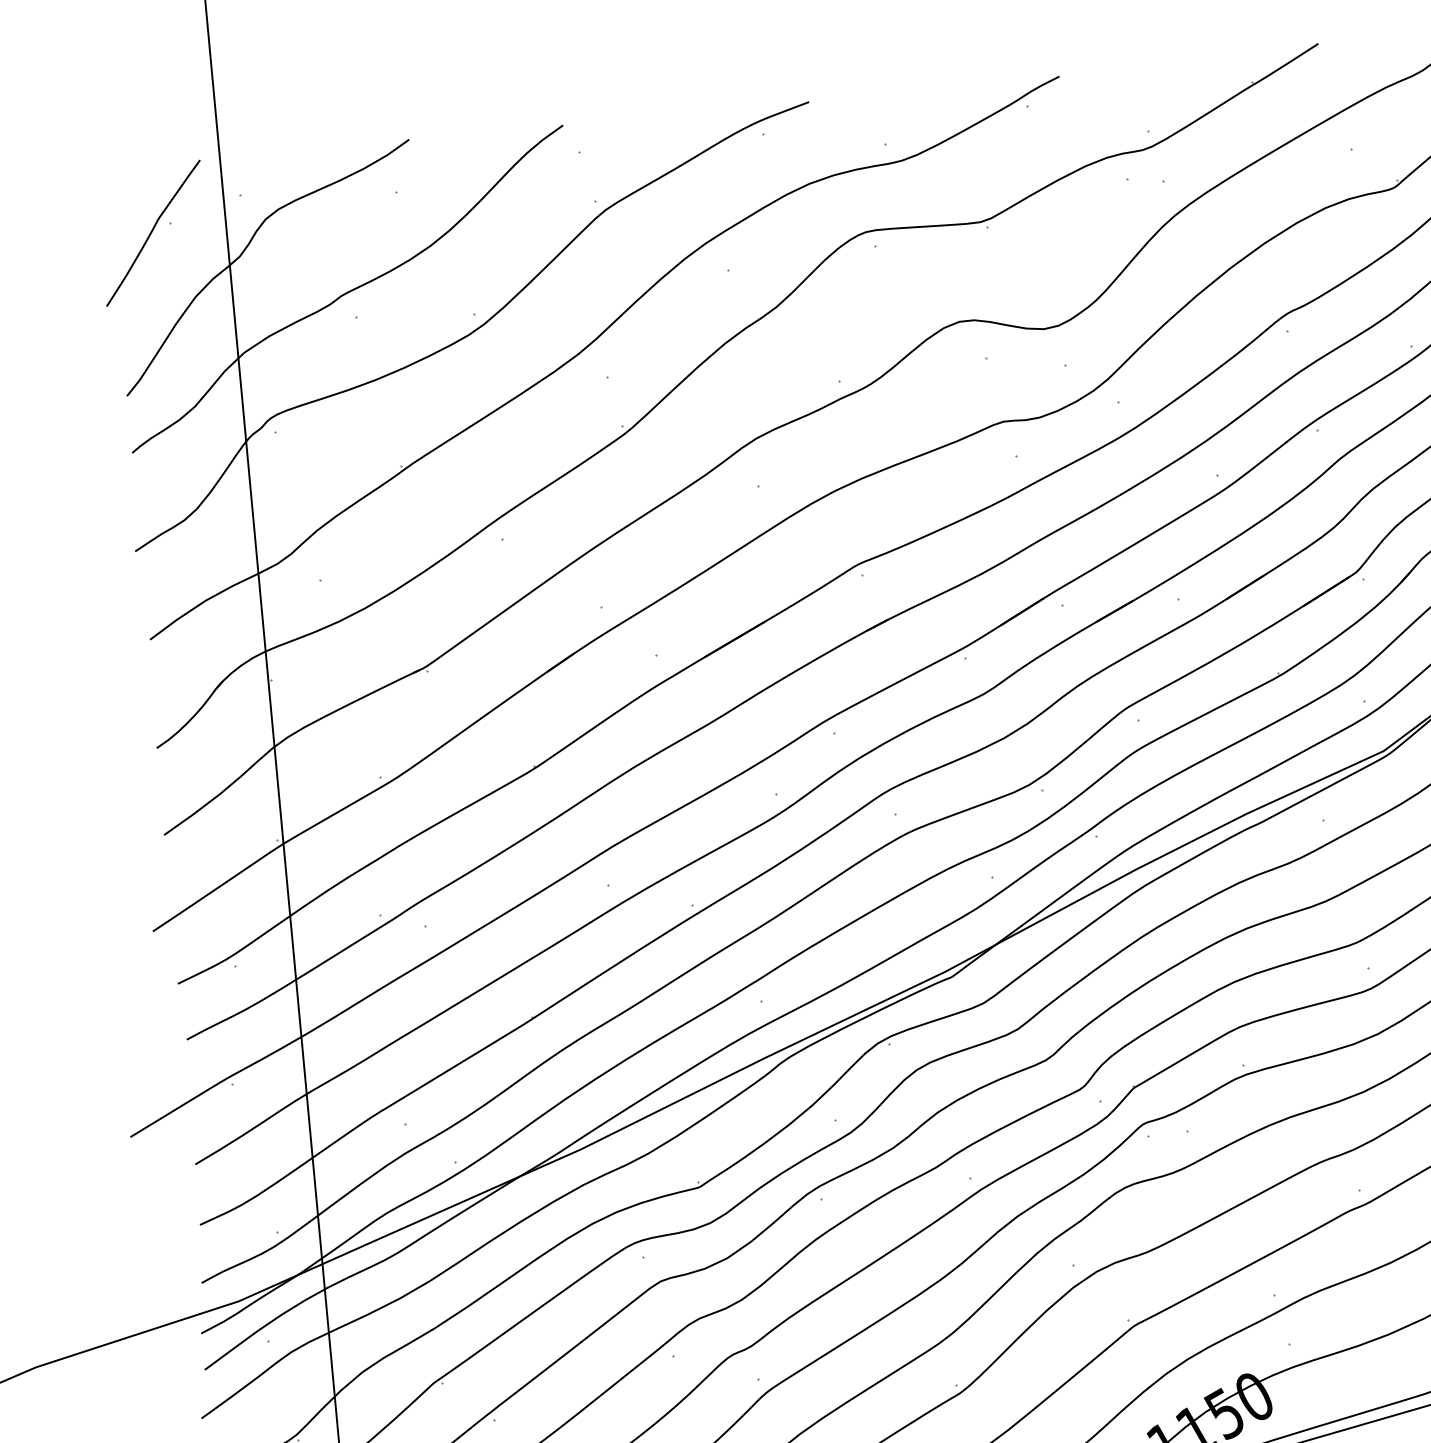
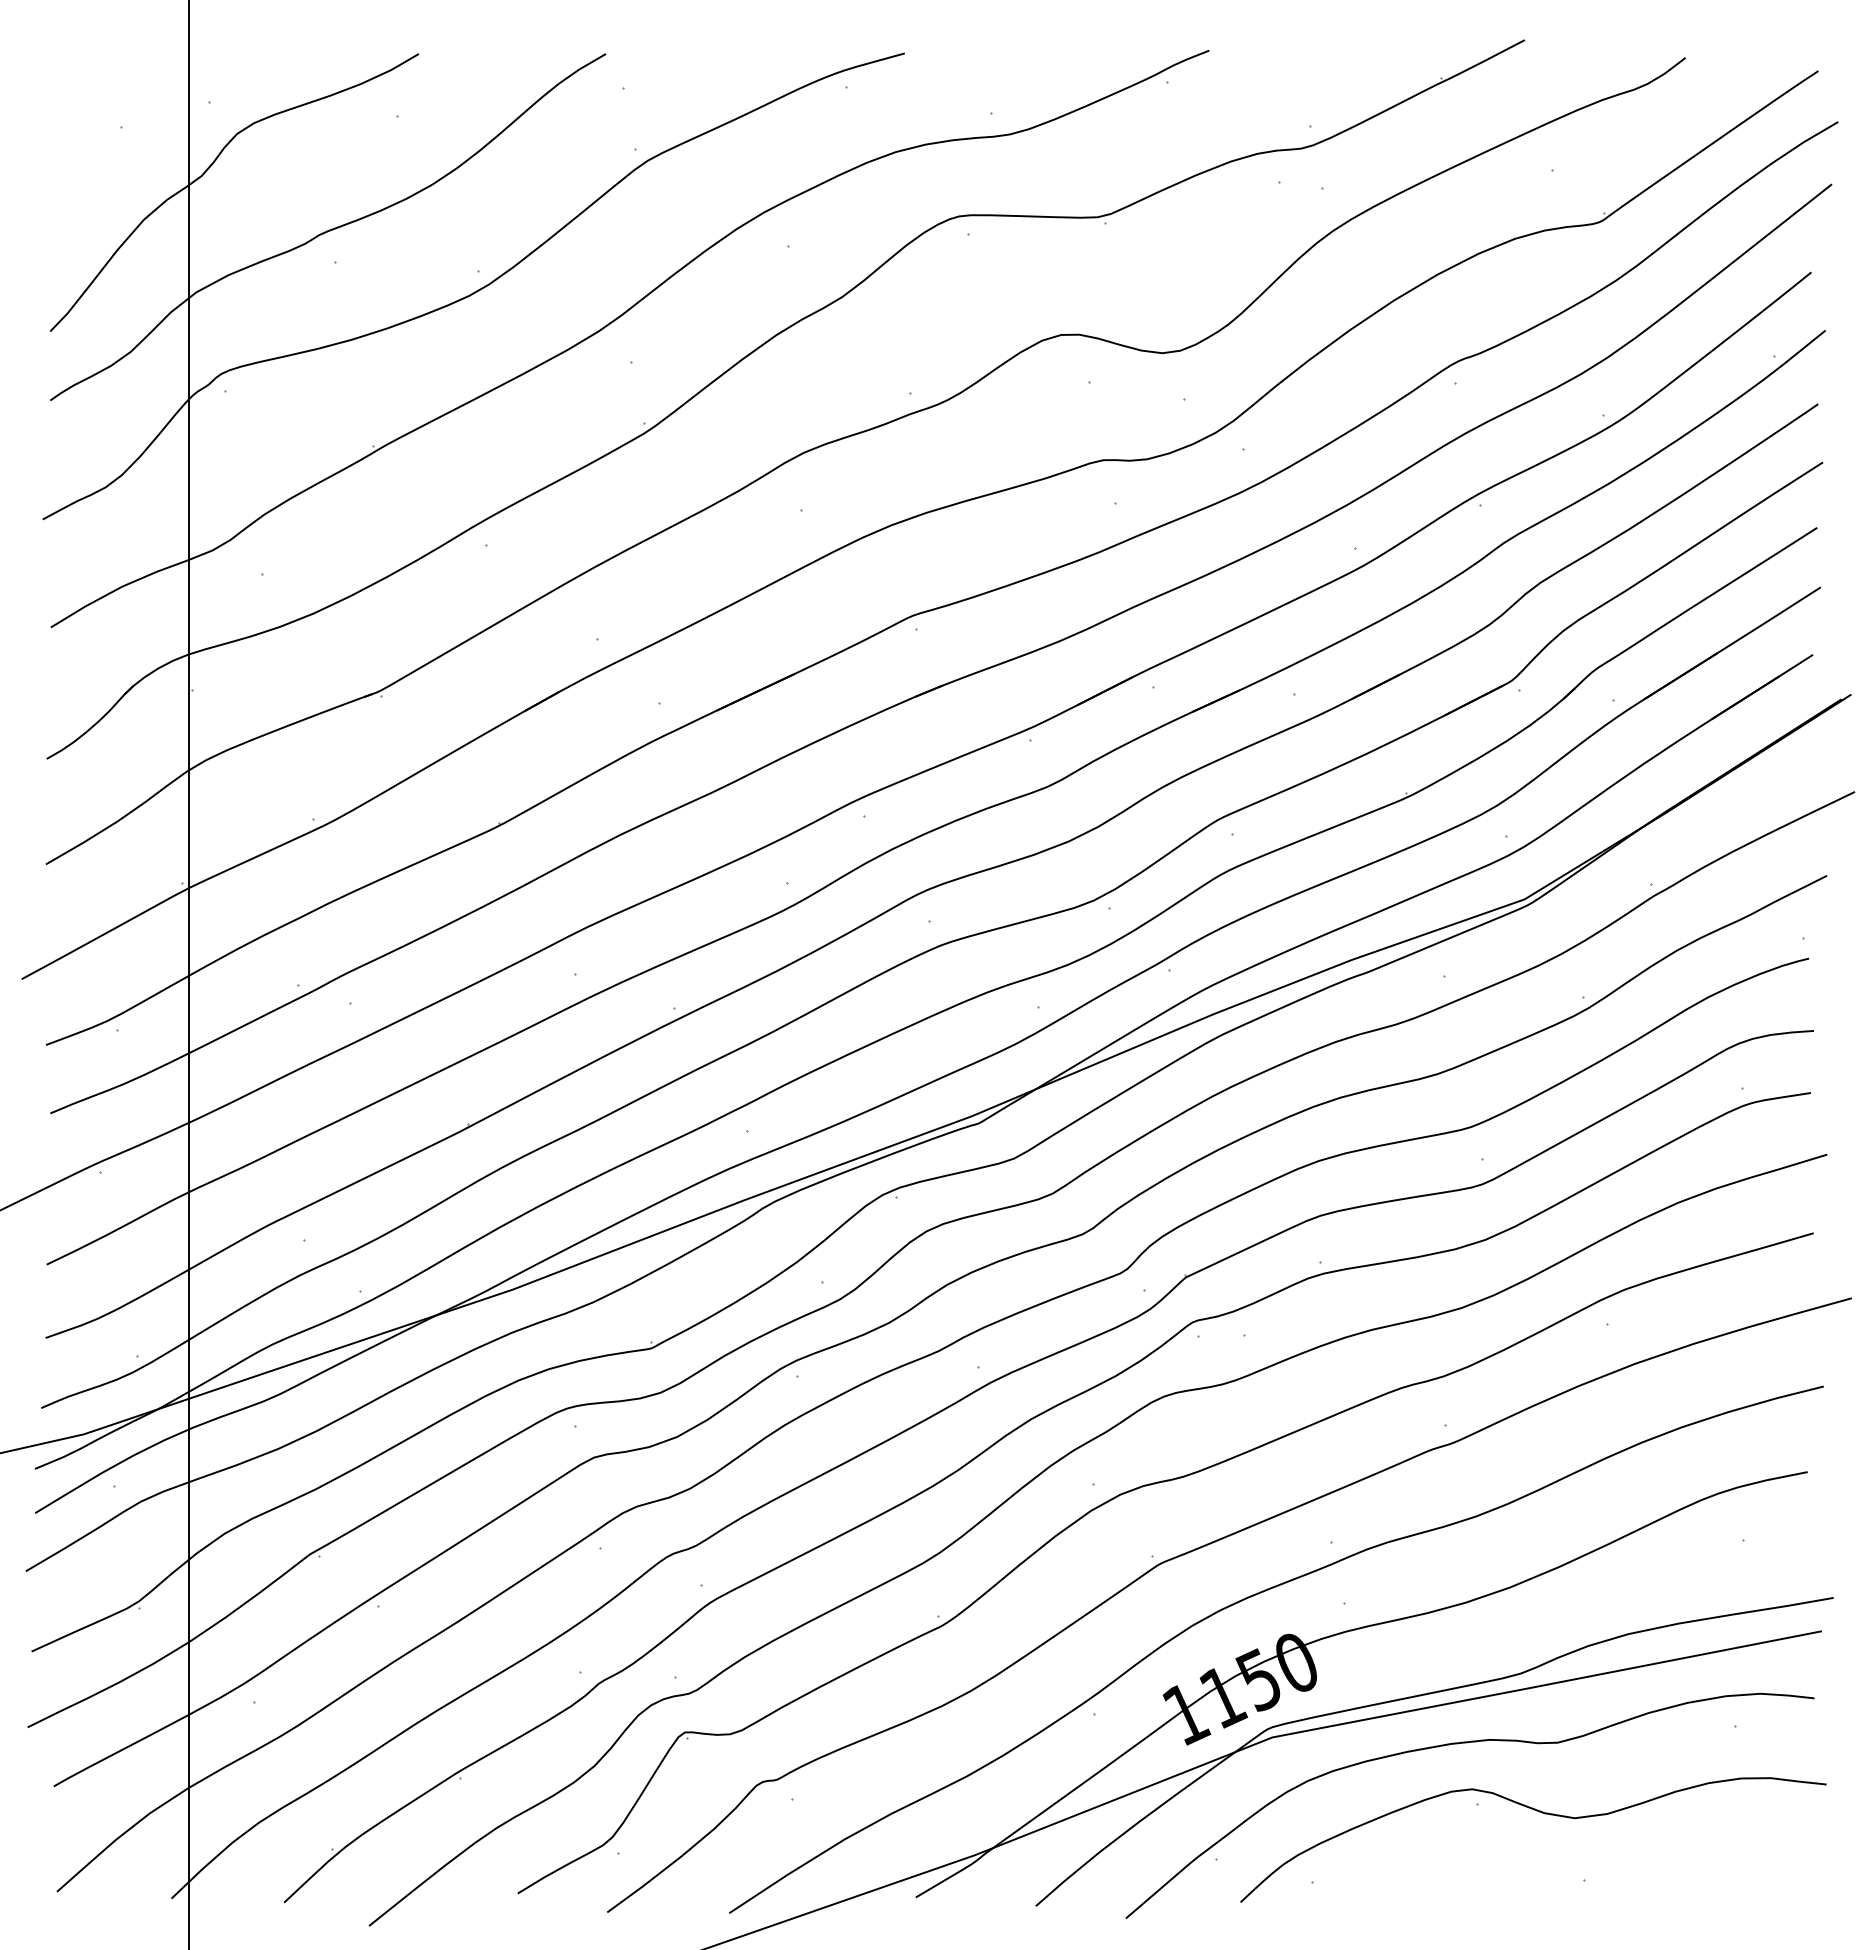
curve: (151, 232) -> (98, 137), removed

